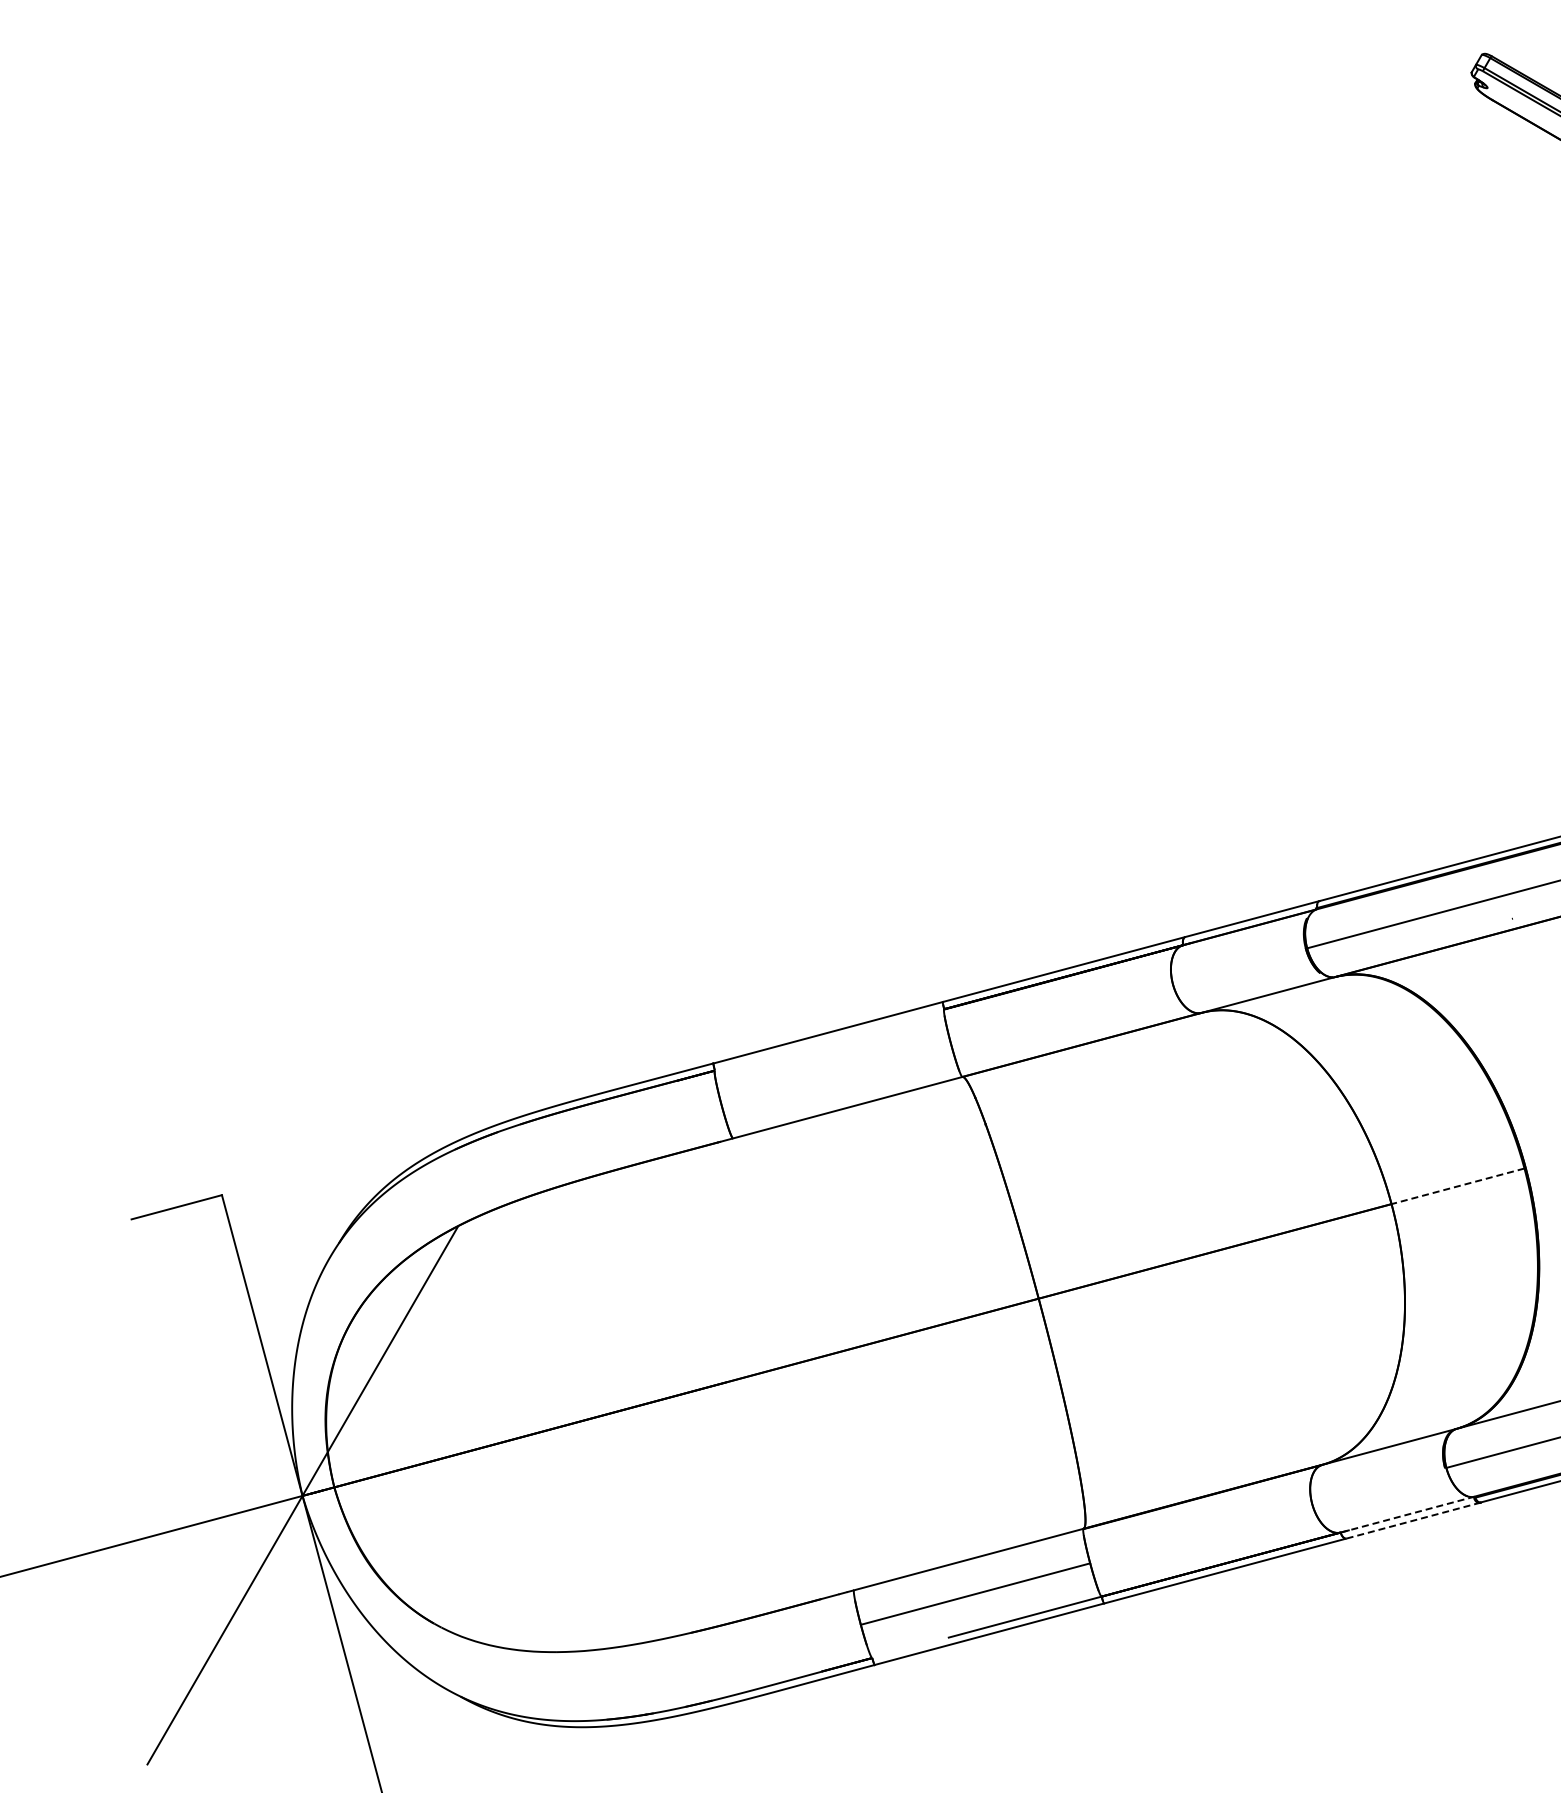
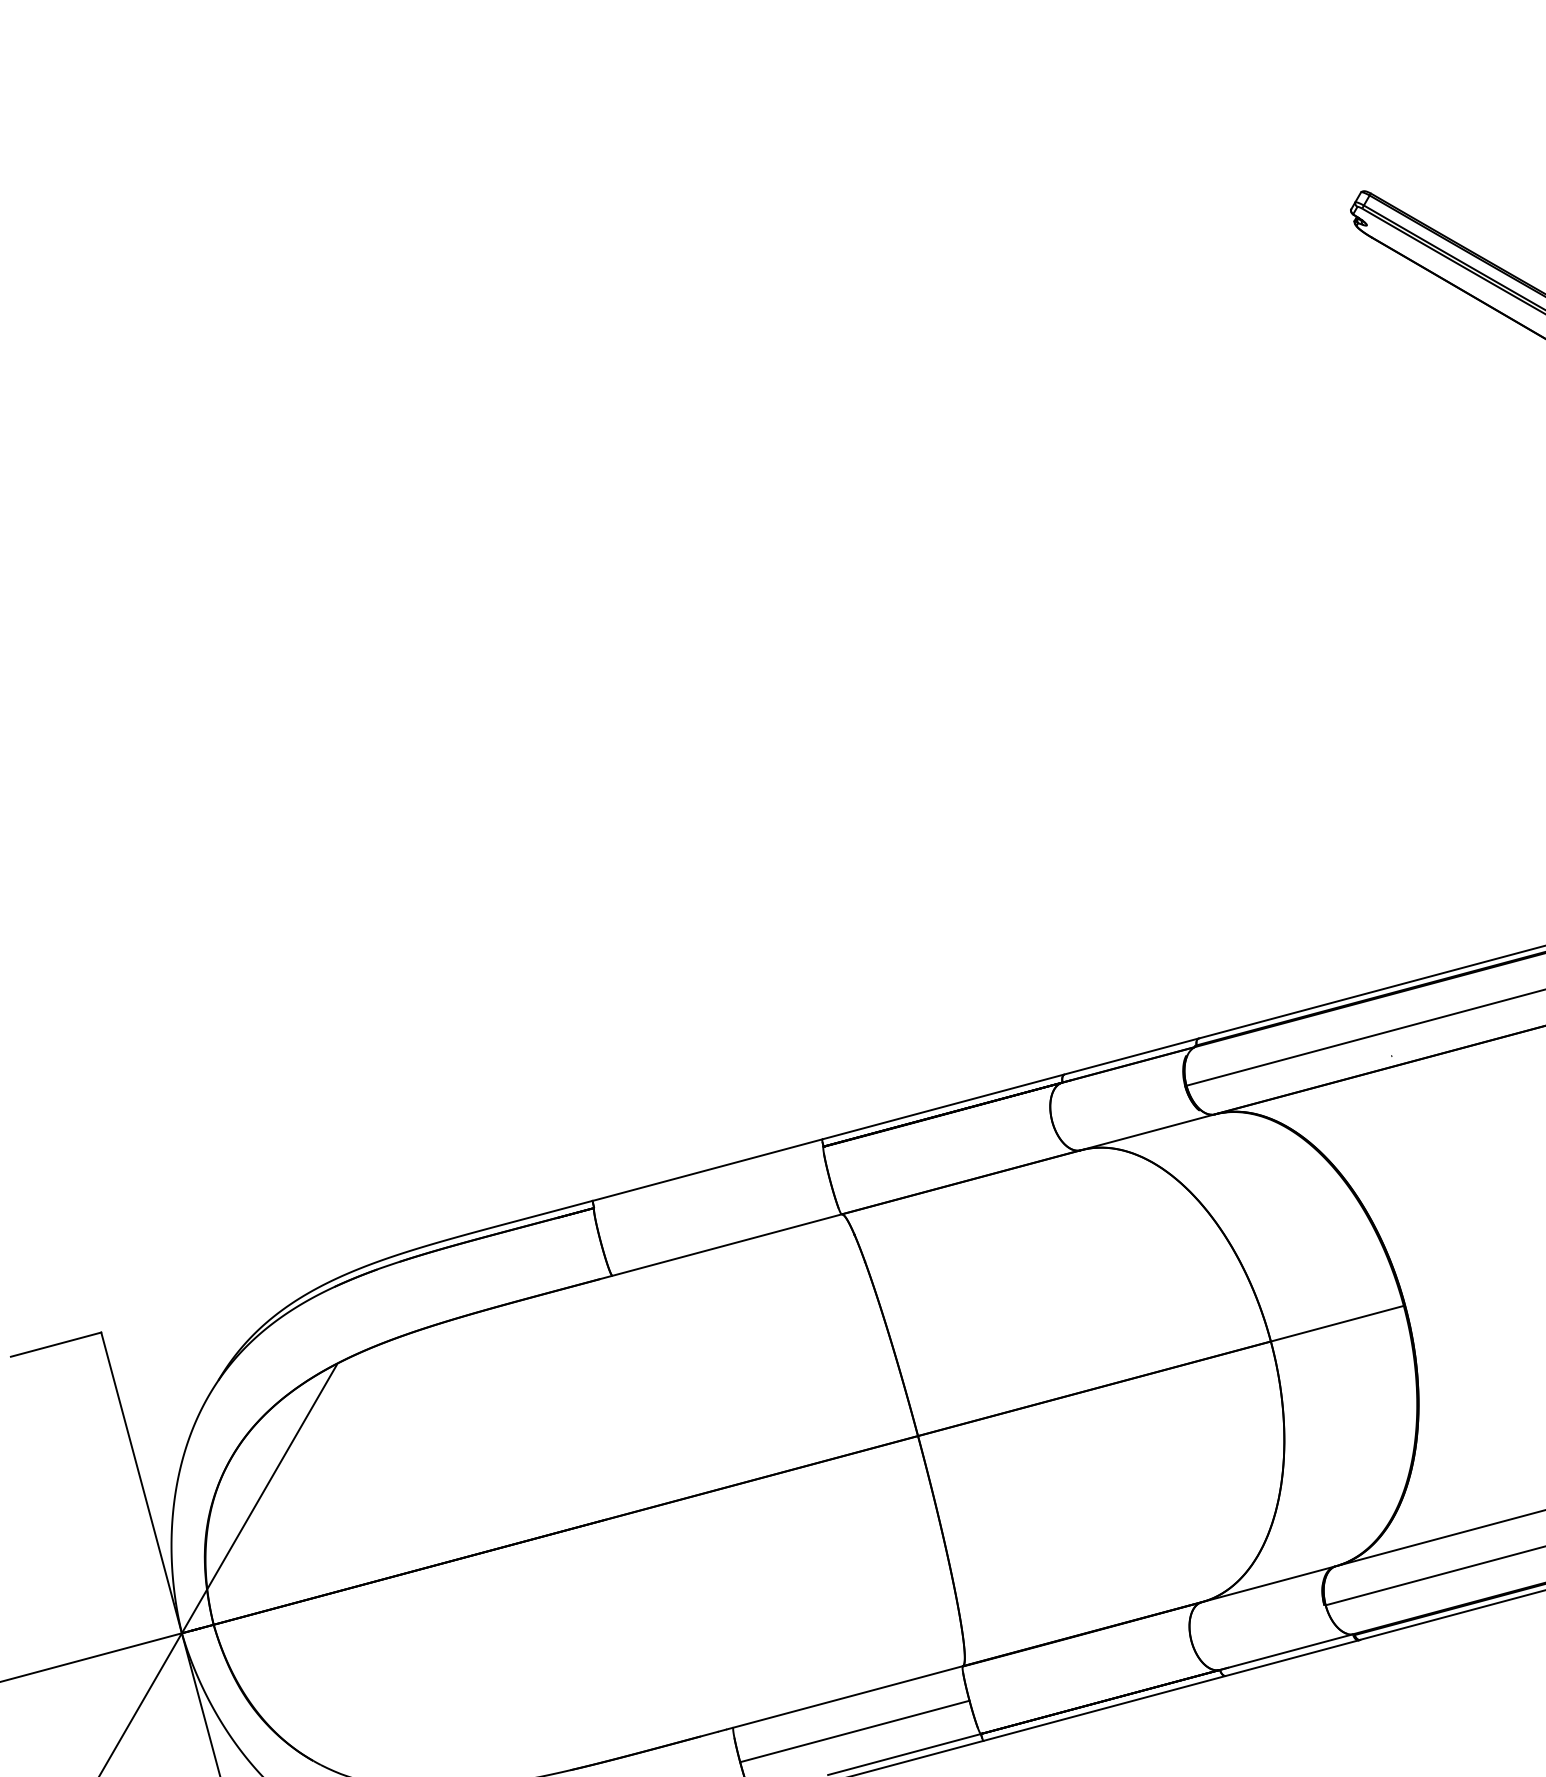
line: (1458, 1186) -> (1337, 1323), dashed -> solid
line: (1407, 1514) -> (1286, 1651), dashed -> solid
line: (1413, 1520) -> (1292, 1657), dashed -> solid

